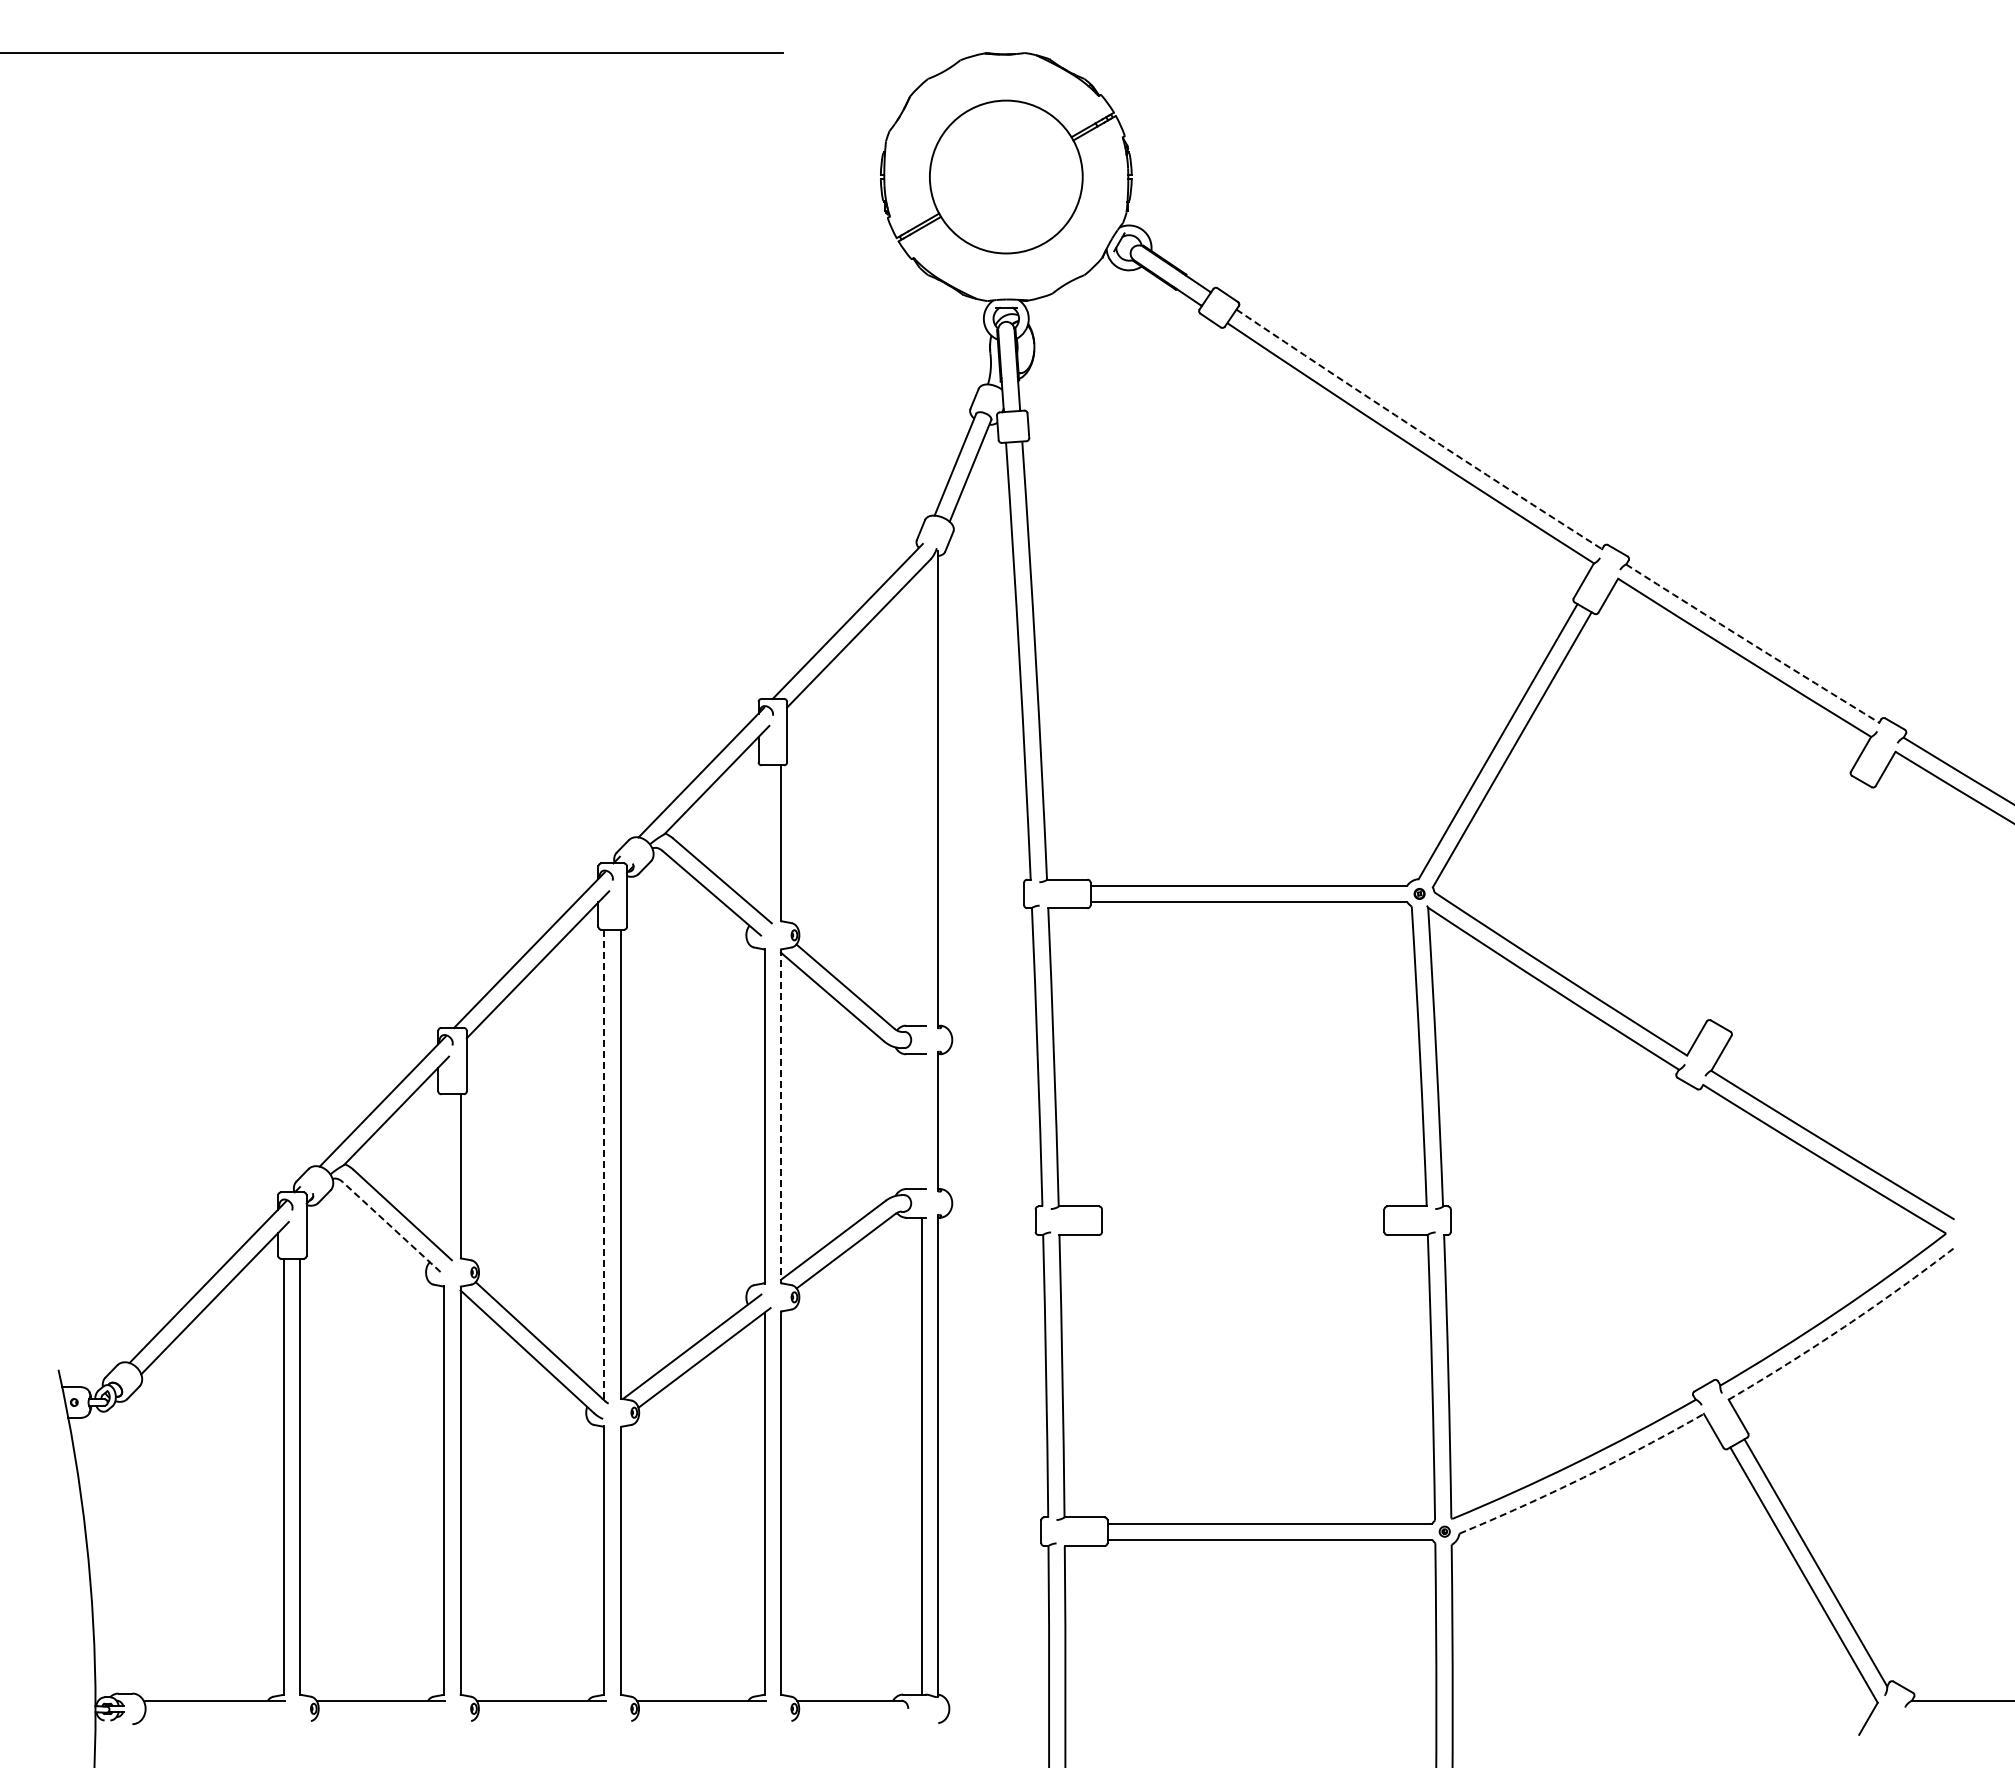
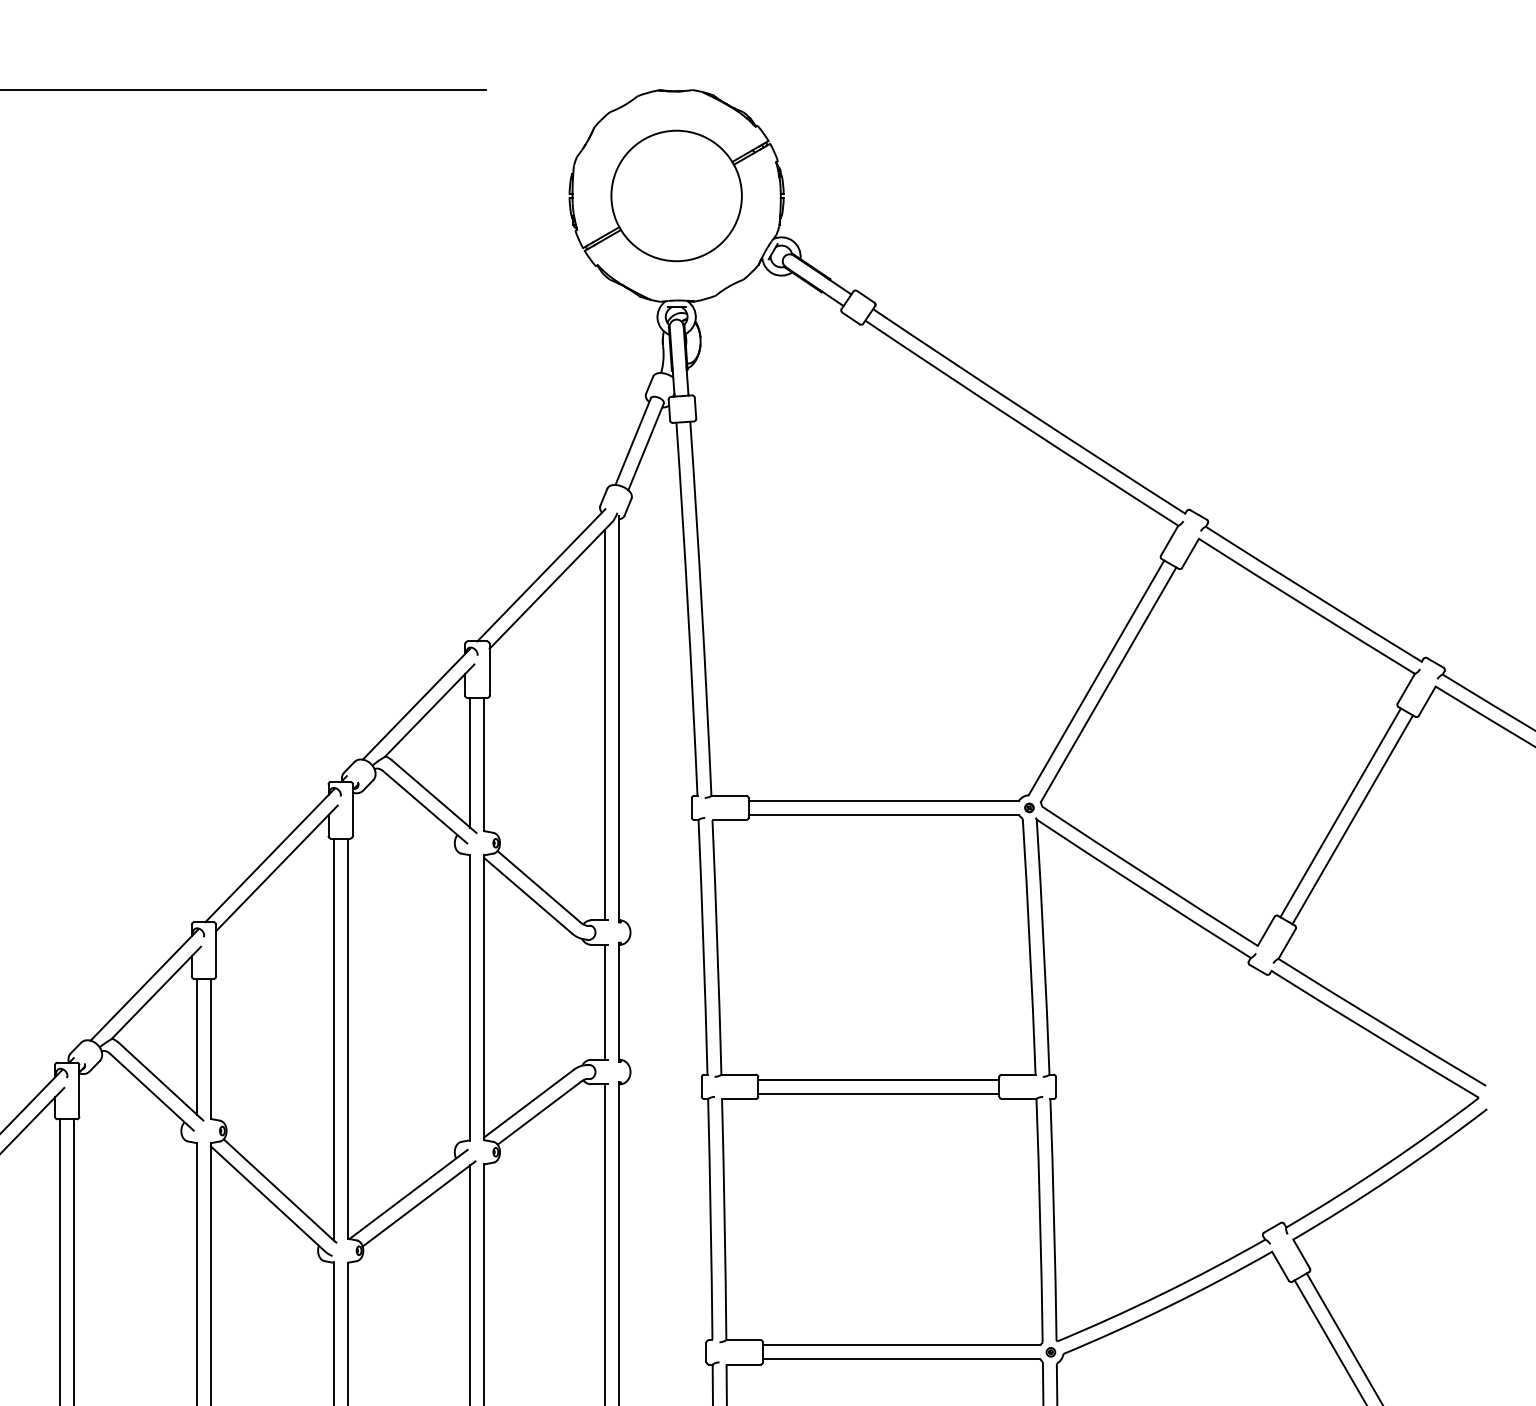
arc: (1418, 430) -> (1028, 412), dashed -> solid
arc: (1752, 644) -> (1313, 594), dashed -> solid
line: (921, 796) -> (604, 724), added
line: (764, 841) -> (470, 763), added
line: (1783, 899) -> (1340, 812), added
line: (1797, 907) -> (1352, 819), added
line: (780, 1116) -> (483, 997), dashed -> solid
line: (921, 1121) -> (604, 1002), added
line: (604, 1164) -> (333, 1038), dashed -> solid
line: (444, 1173) -> (197, 1046), added
line: (1243, 1212) -> (879, 1079), added
line: (391, 1226) -> (151, 1091), dashed -> solid
line: (1243, 1228) -> (879, 1093), added
arc: (1844, 1326) -> (1392, 1177), dashed -> solid
arc: (1583, 1477) -> (1169, 1306), dashed -> solid

